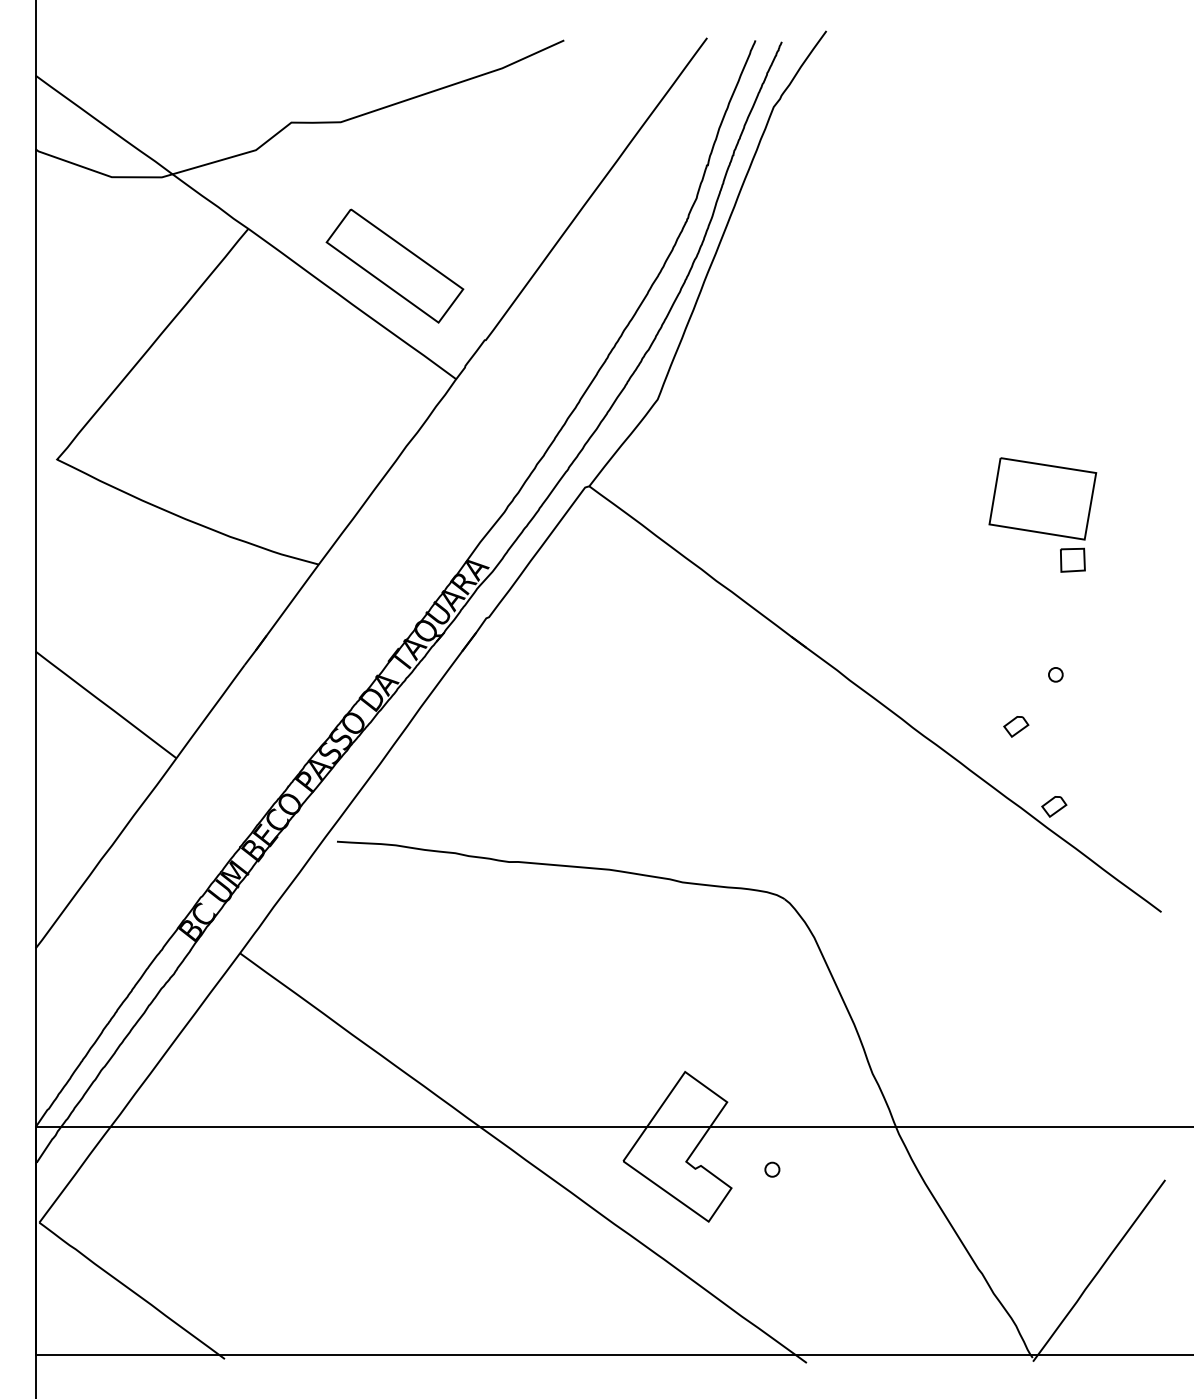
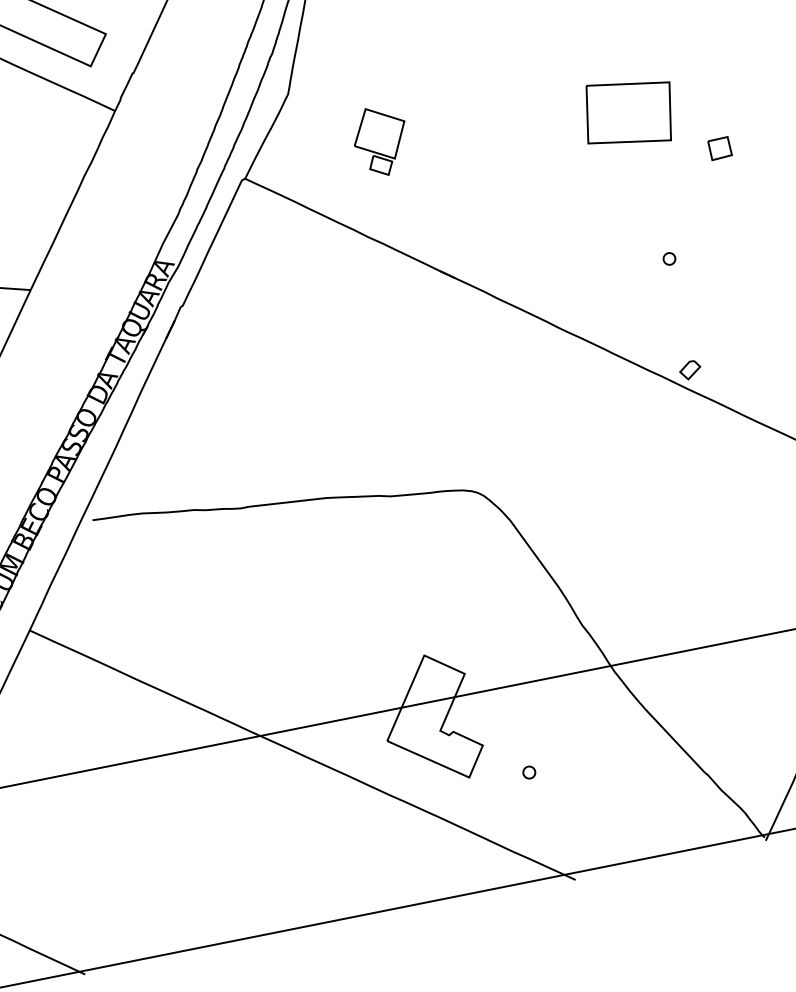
part: (753, 474) -> (381, 141), added
part: (1072, 559) -> (719, 147), moved
part: (1016, 726) -> (645, 309), removed
circle: (772, 1169) -> (529, 772), moved

